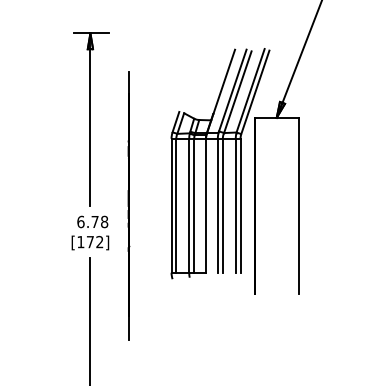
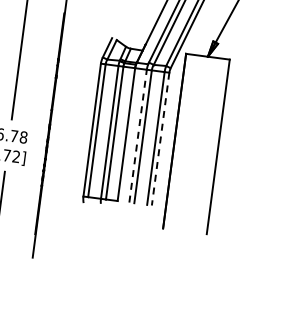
line: (217, 205) -> (137, 135), solid -> dashed
line: (240, 205) -> (160, 138), solid -> dashed

